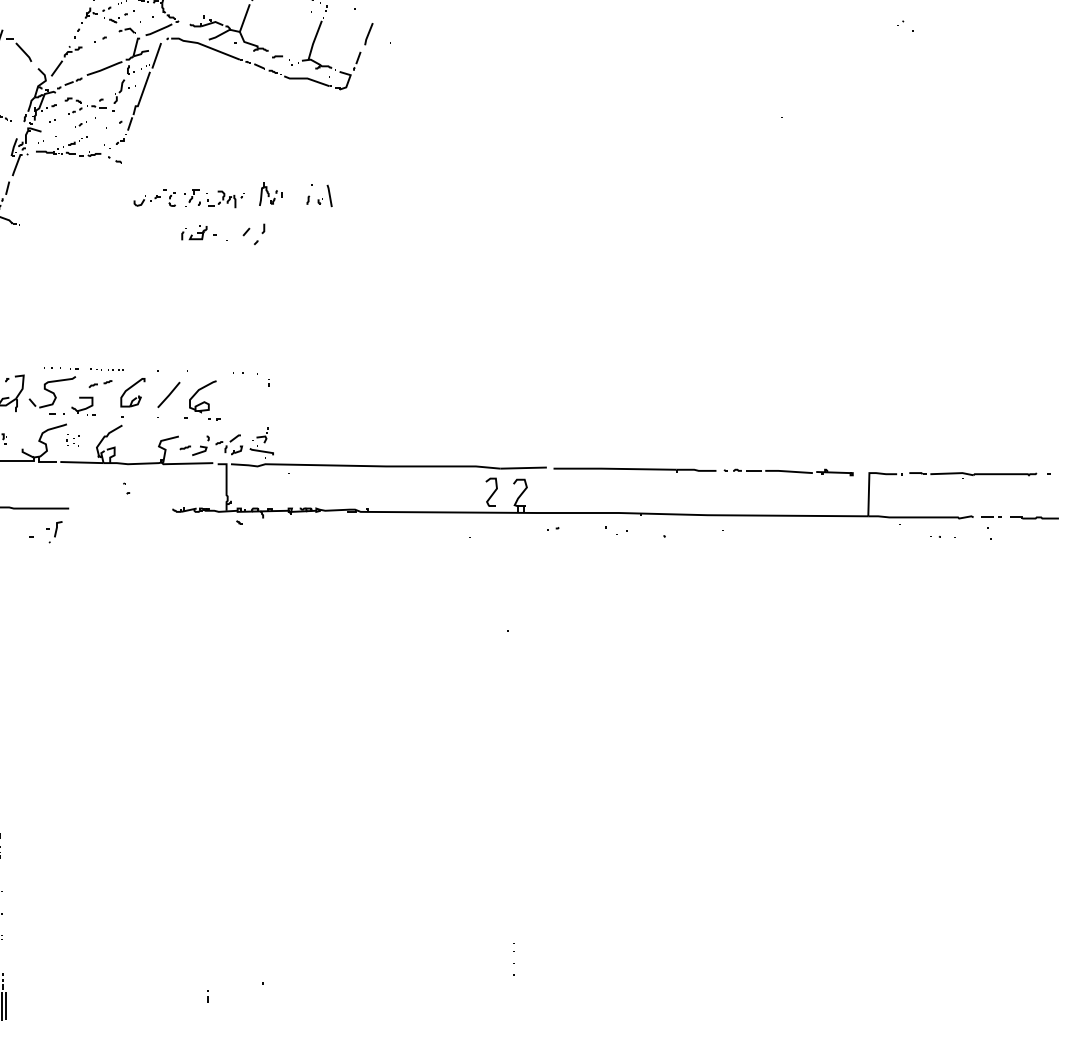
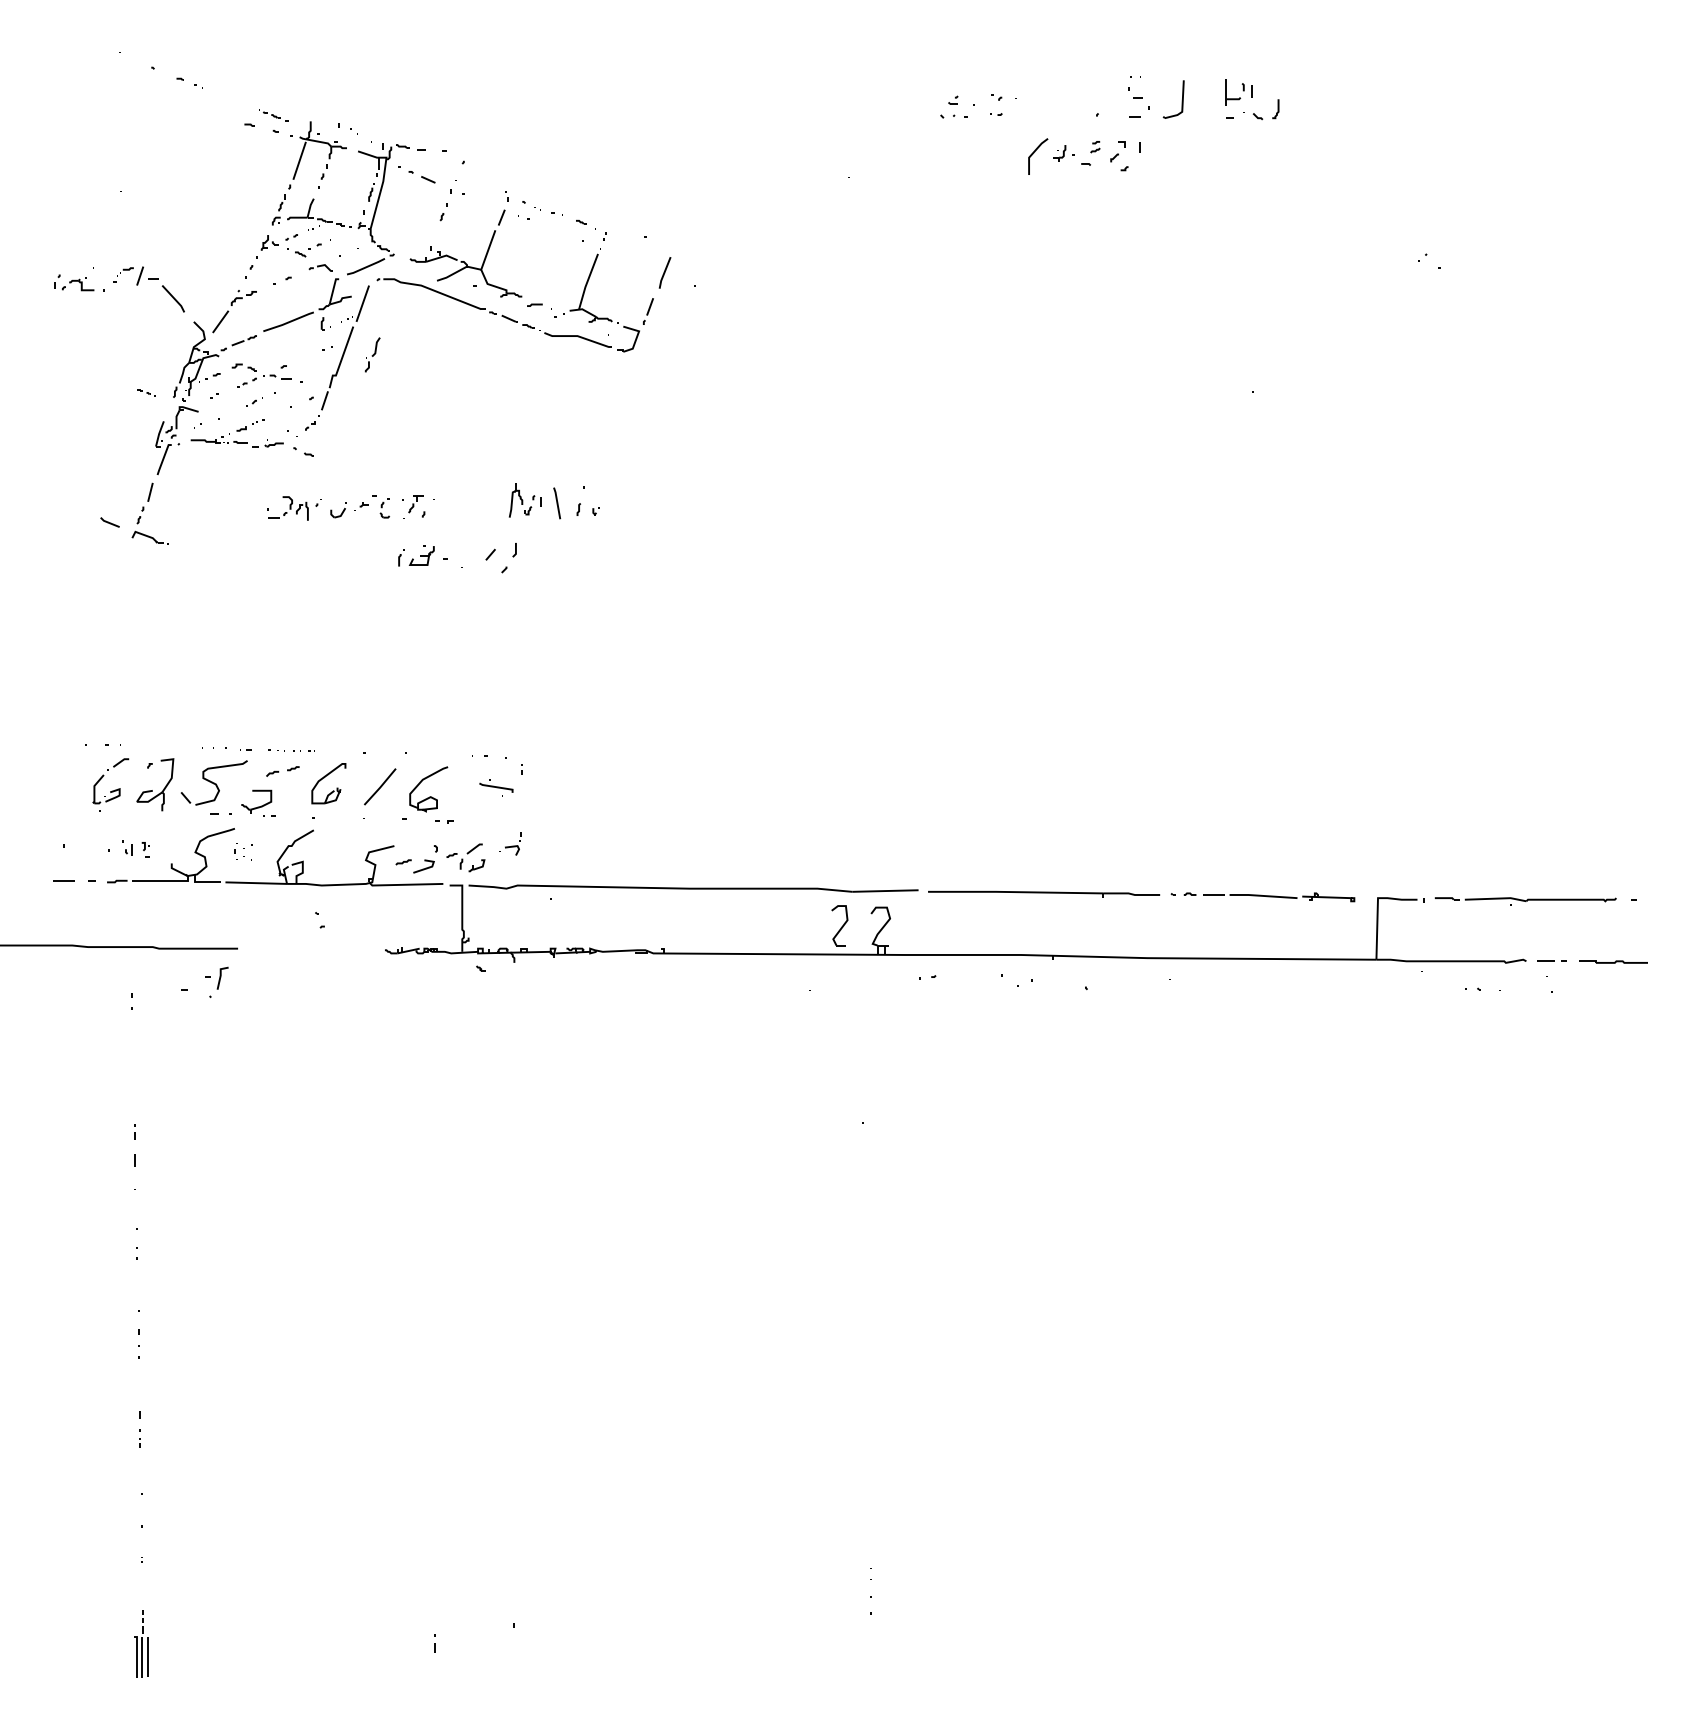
part: (119, 91) -> (372, 354), moved
line: (329, 196) -> (557, 503), moved
part: (226, 199) -> (294, 508), moved
part: (261, 451) -> (496, 787), moved

